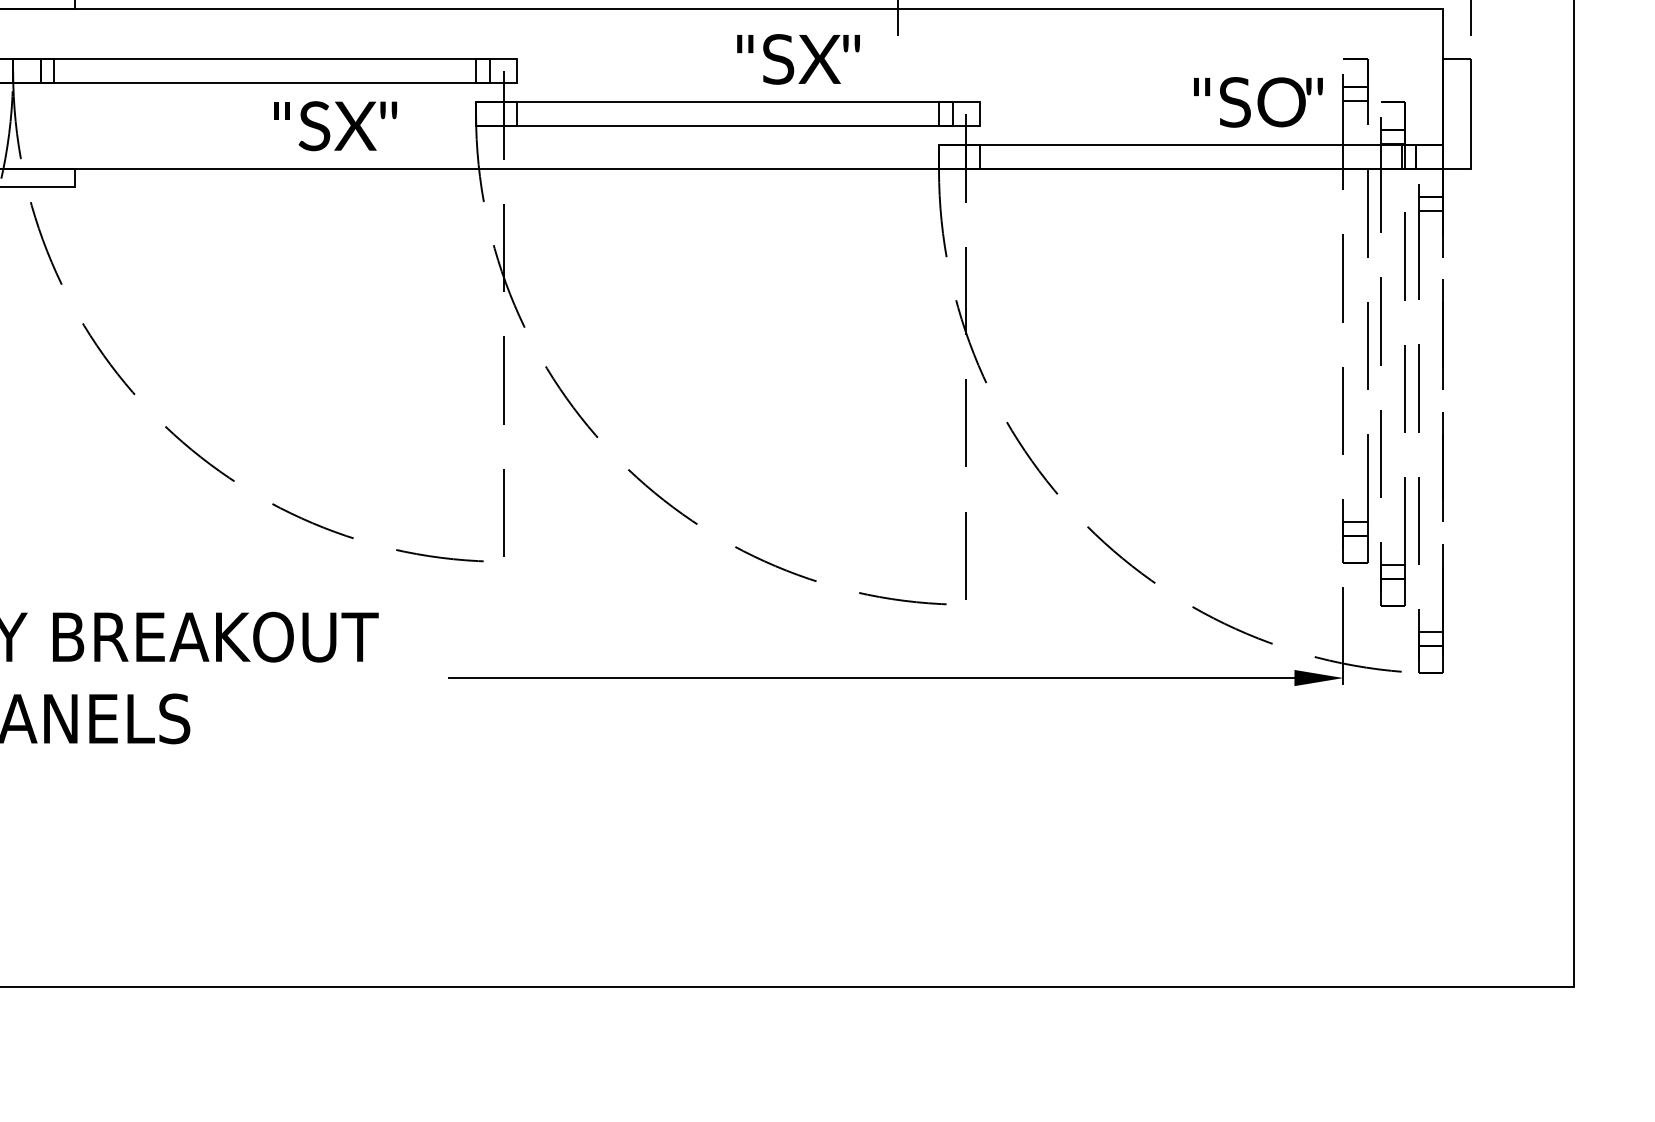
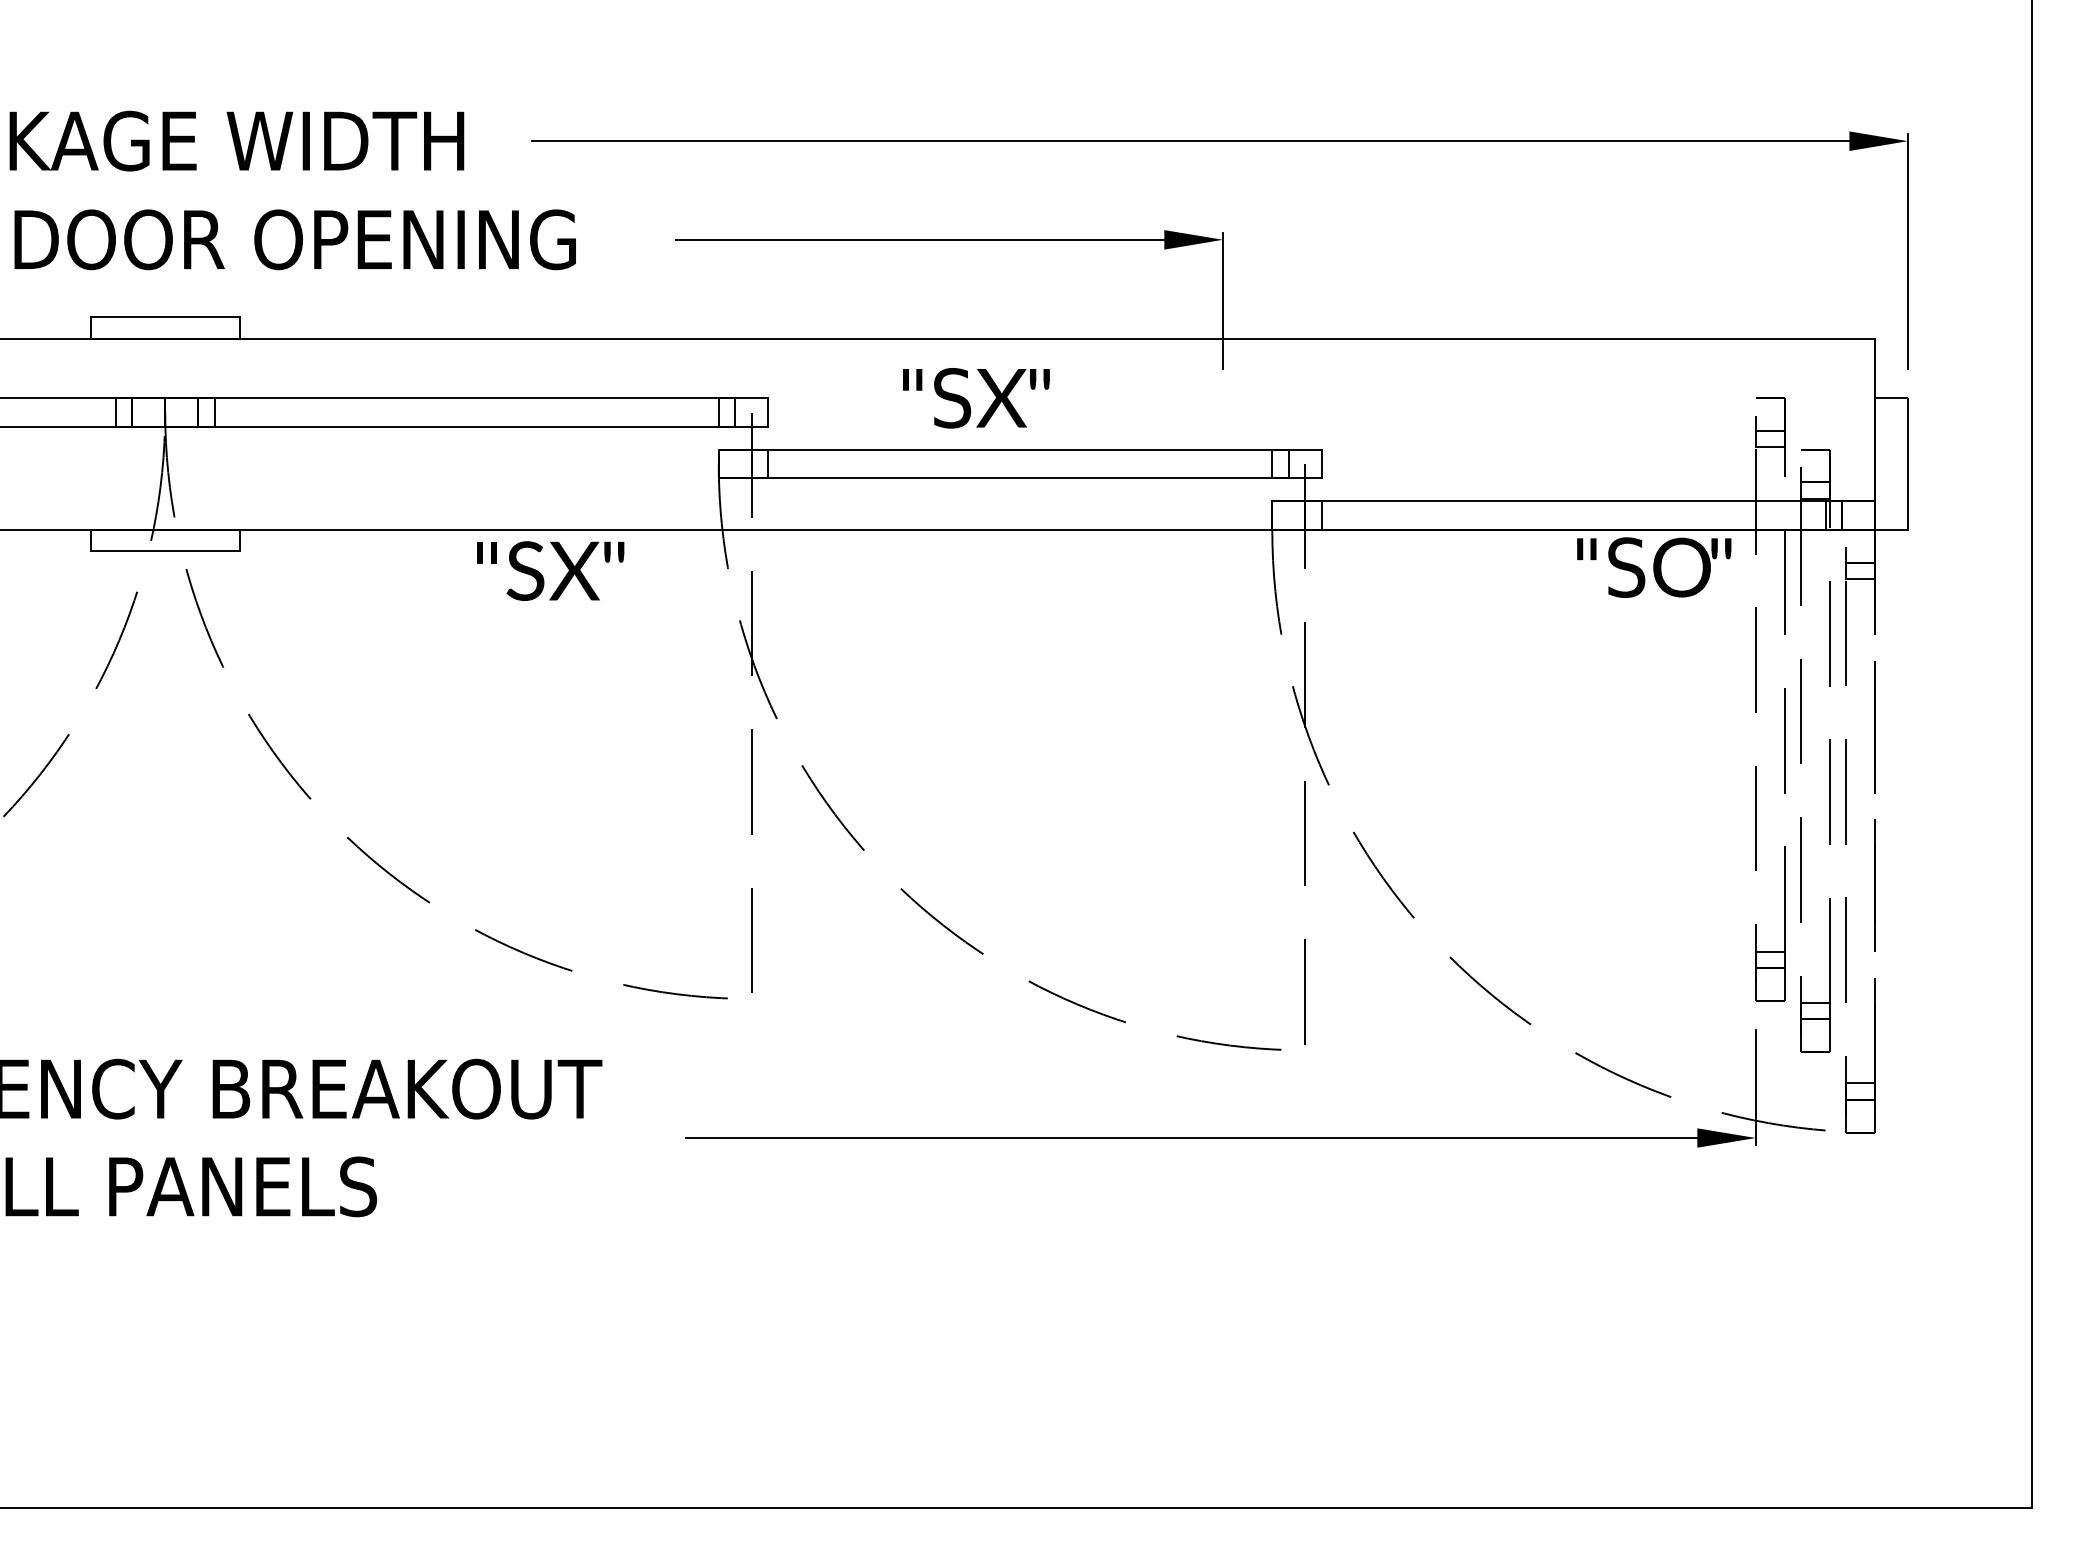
text: (798, 59) -> (976, 398), moved
text: (1258, 102) -> (1654, 567), moved
text: (335, 125) -> (550, 570), moved

